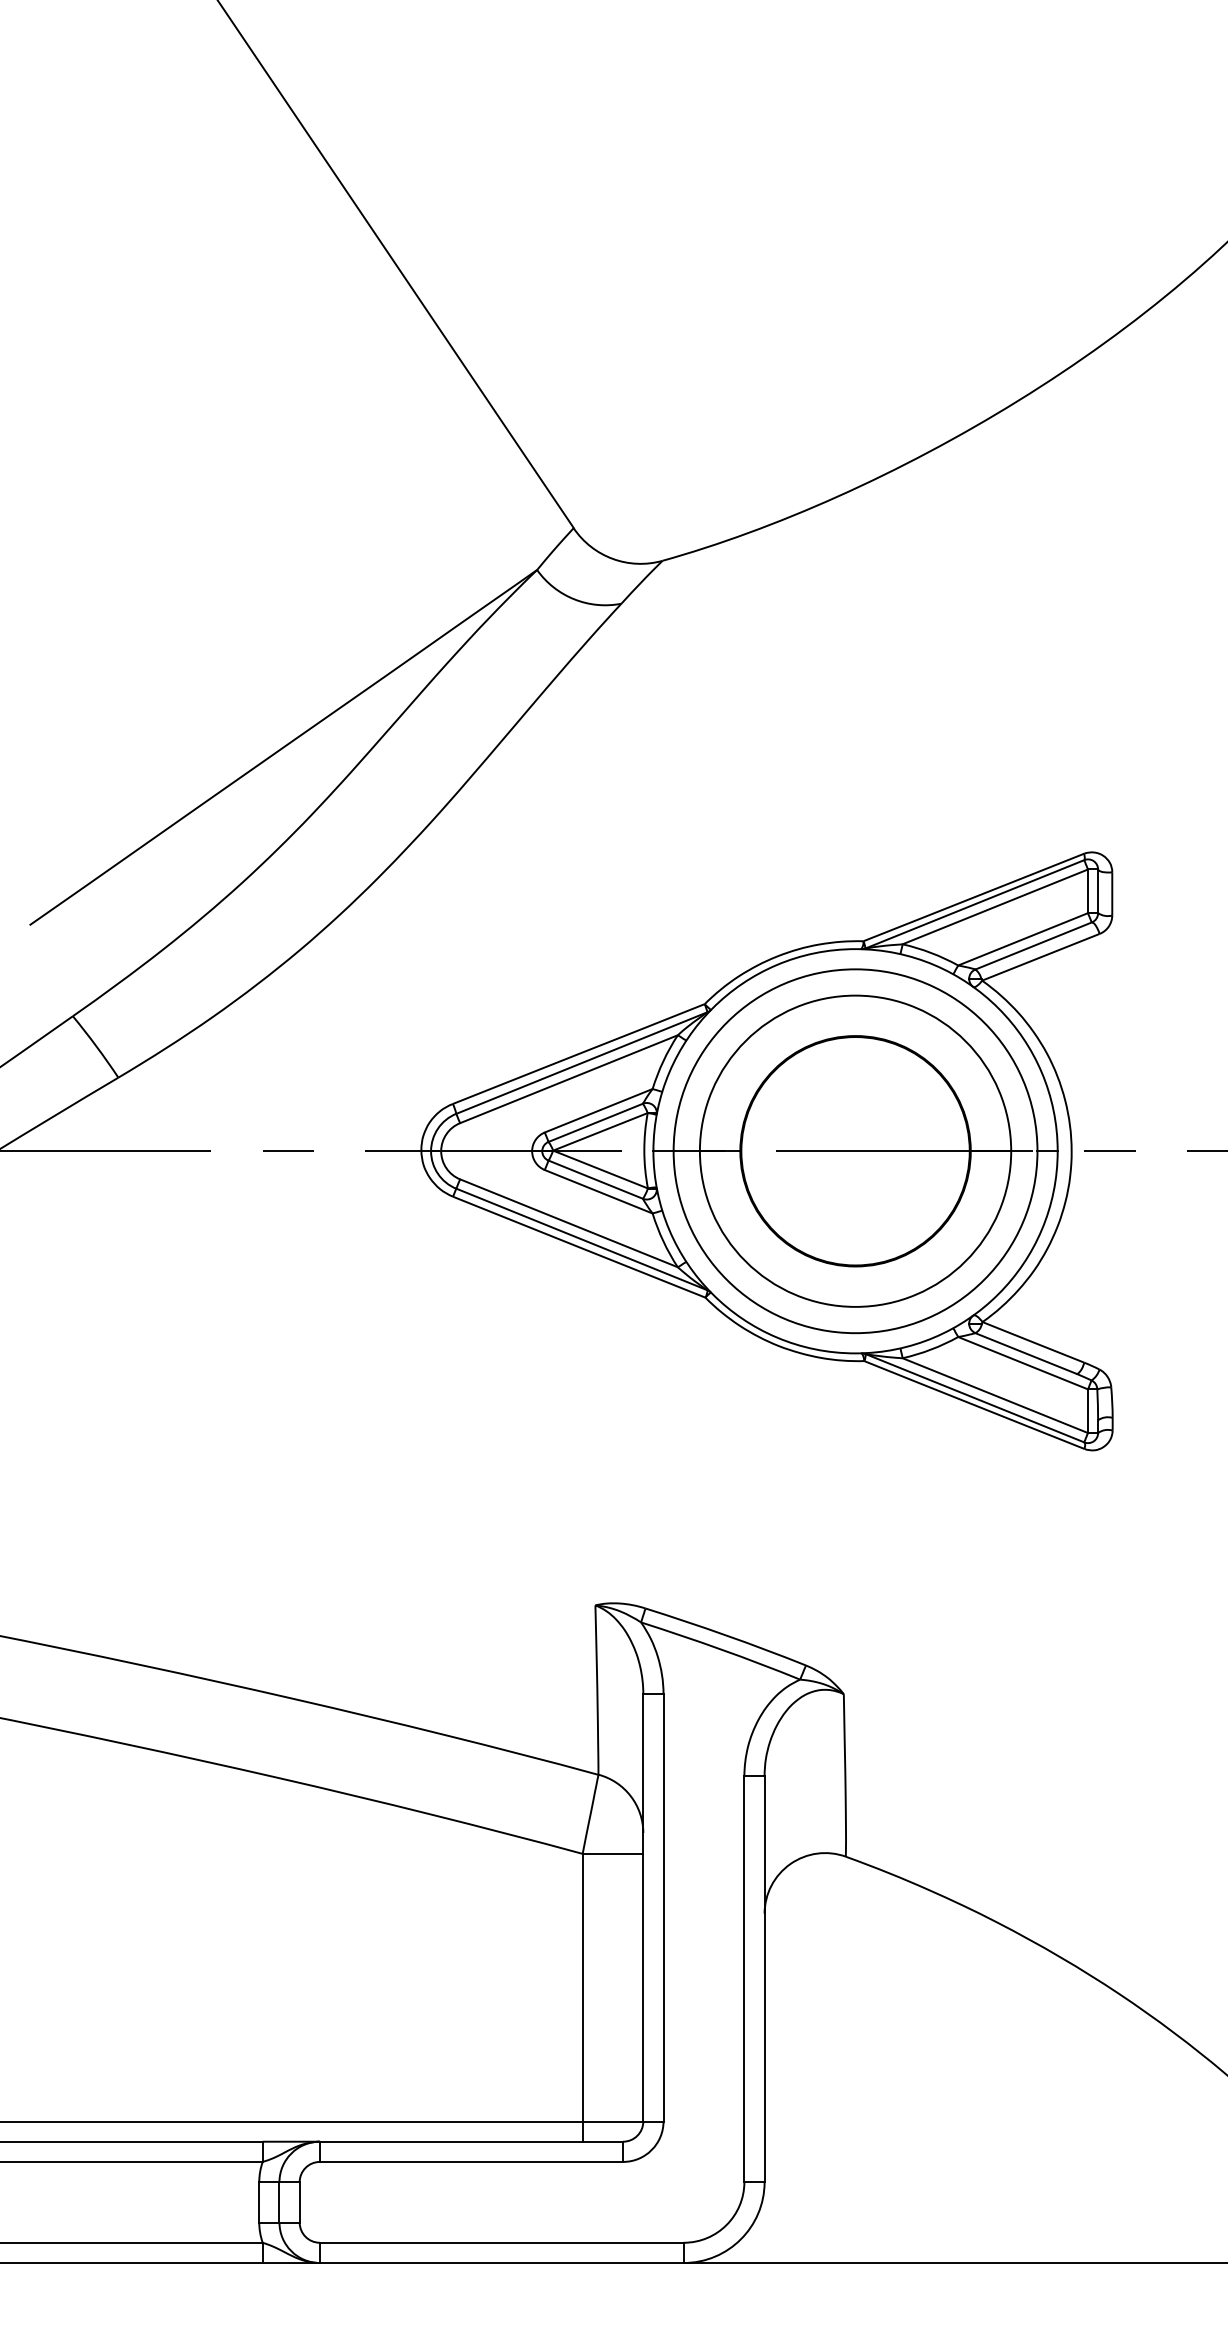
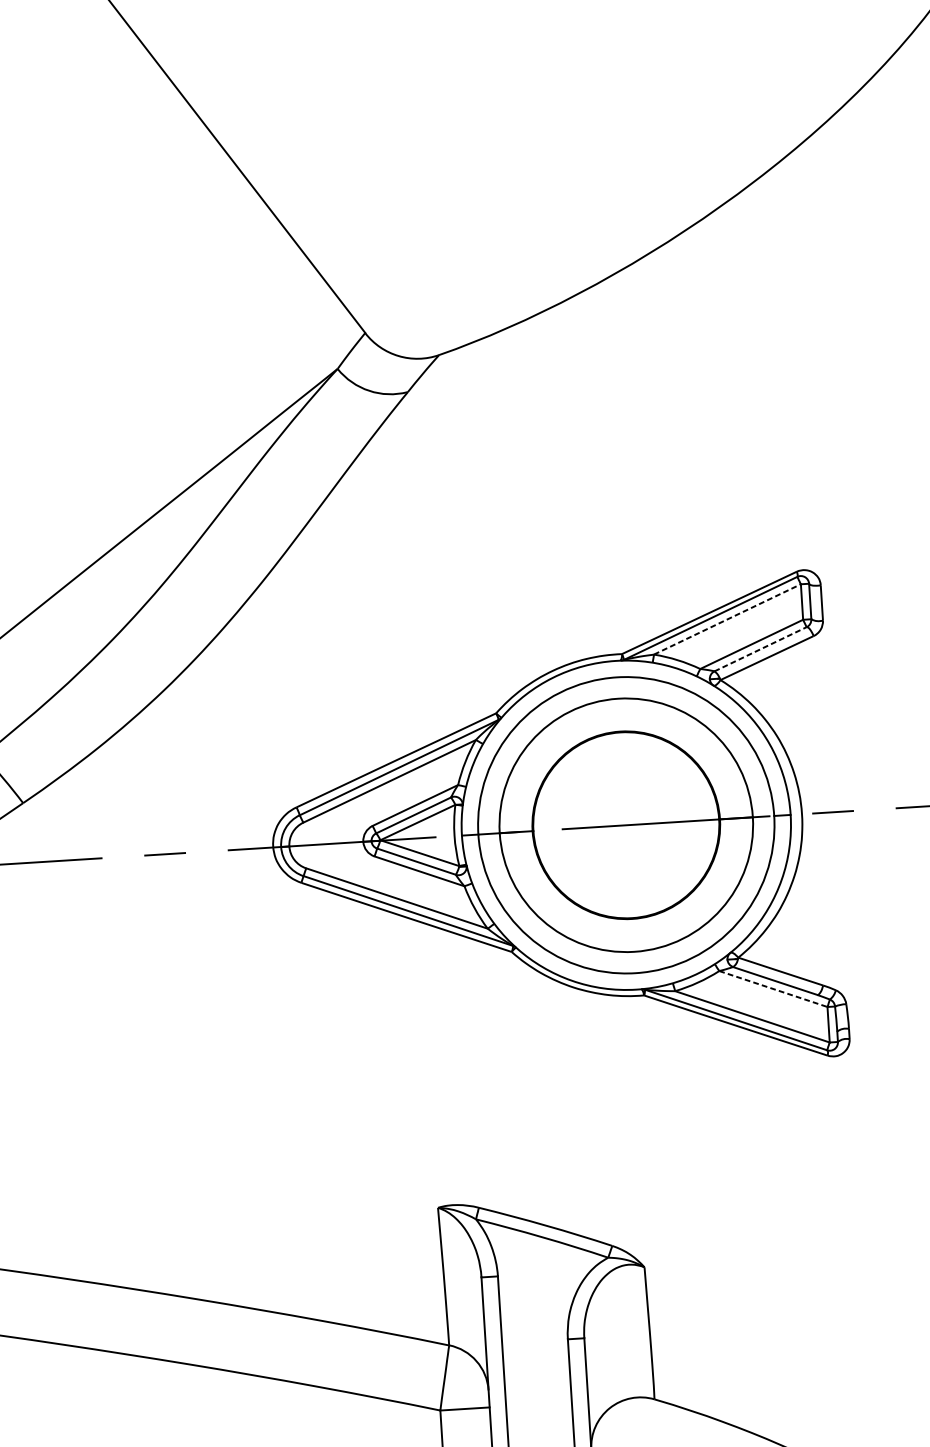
line: (995, 906) -> (727, 619), solid -> dashed
line: (1033, 946) -> (760, 649), solid -> dashed
line: (1023, 1363) -> (773, 989), solid -> dashed

